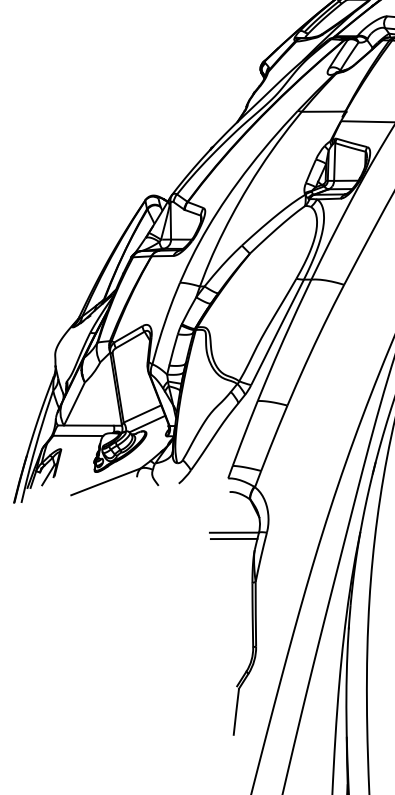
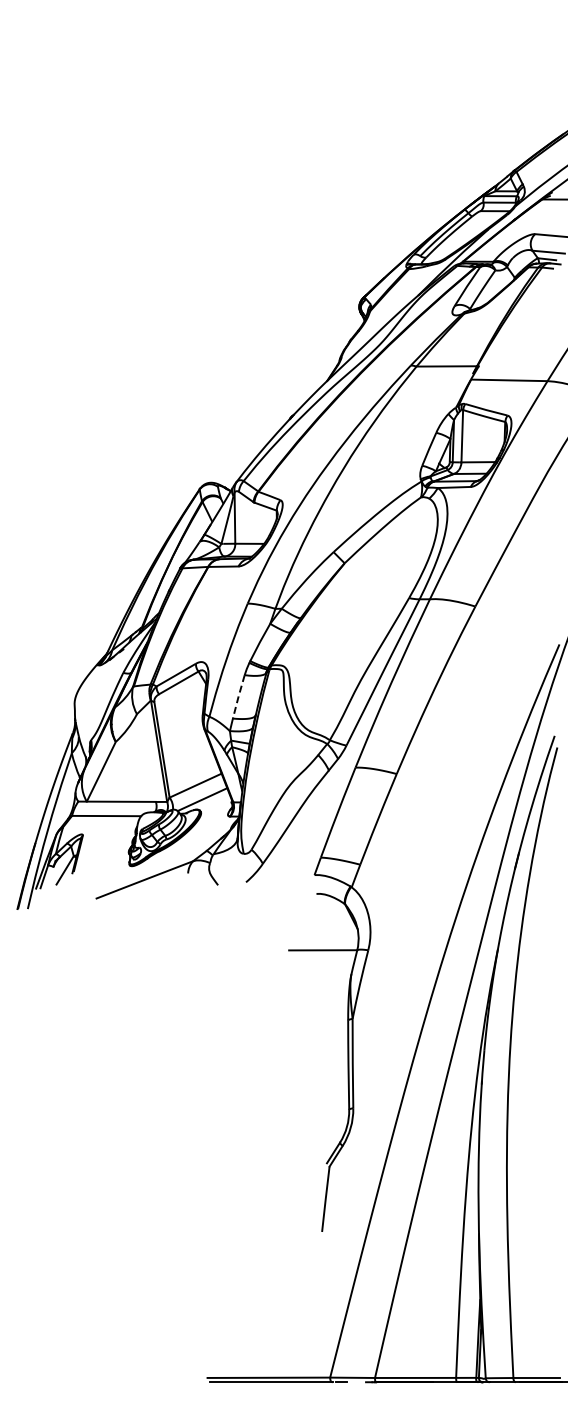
line: (173, 349) -> (238, 696), solid -> dashed
line: (233, 538) -> (322, 958), removed

